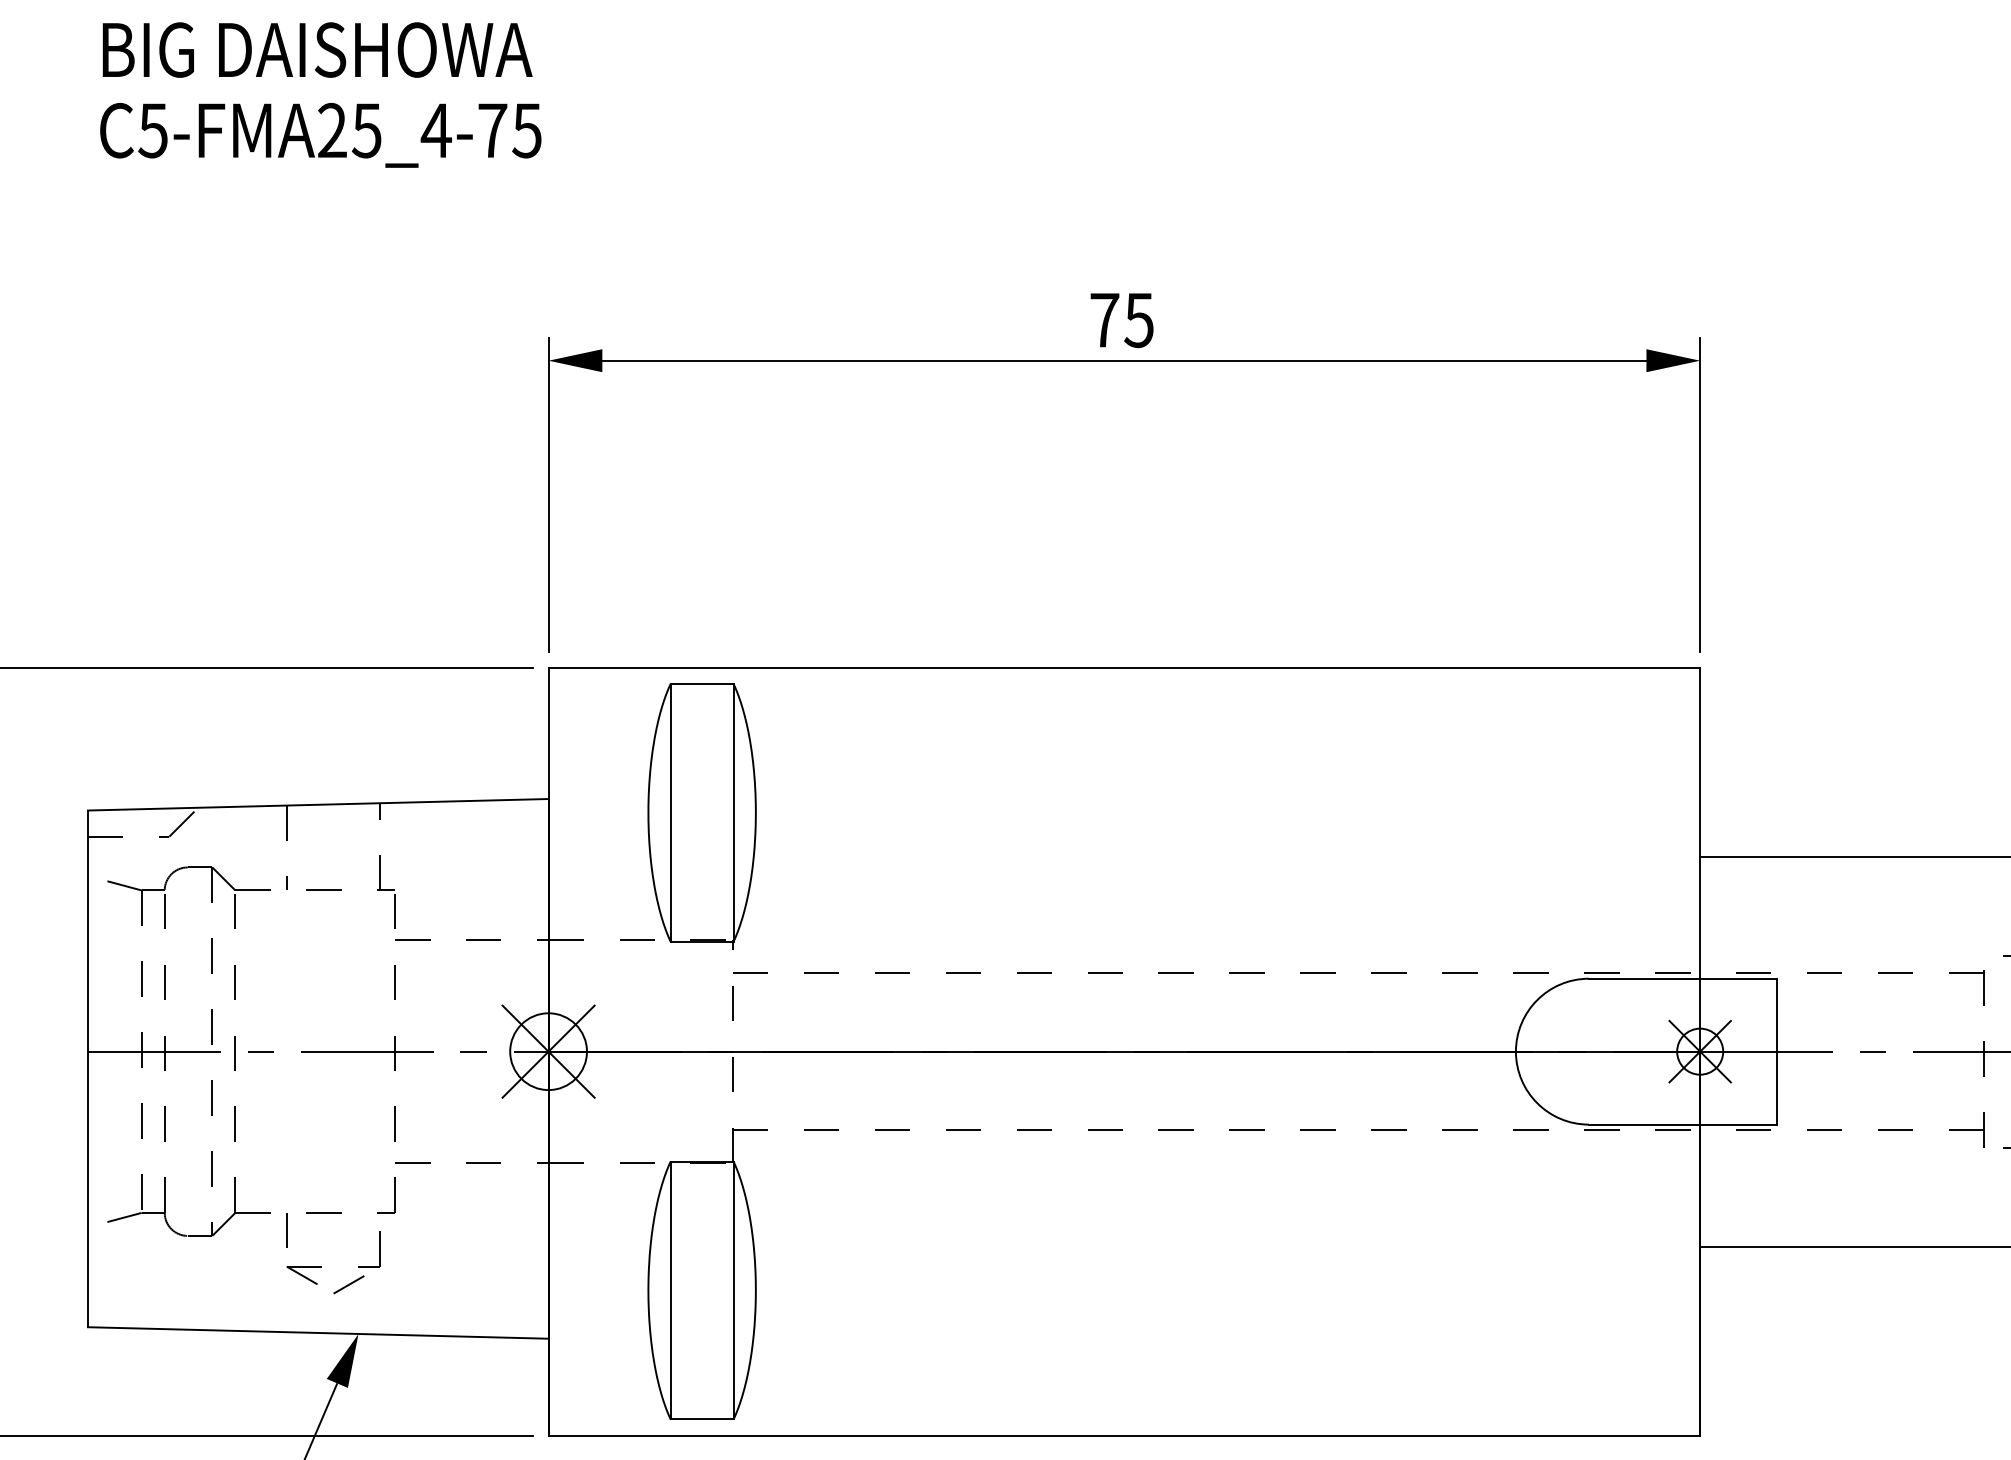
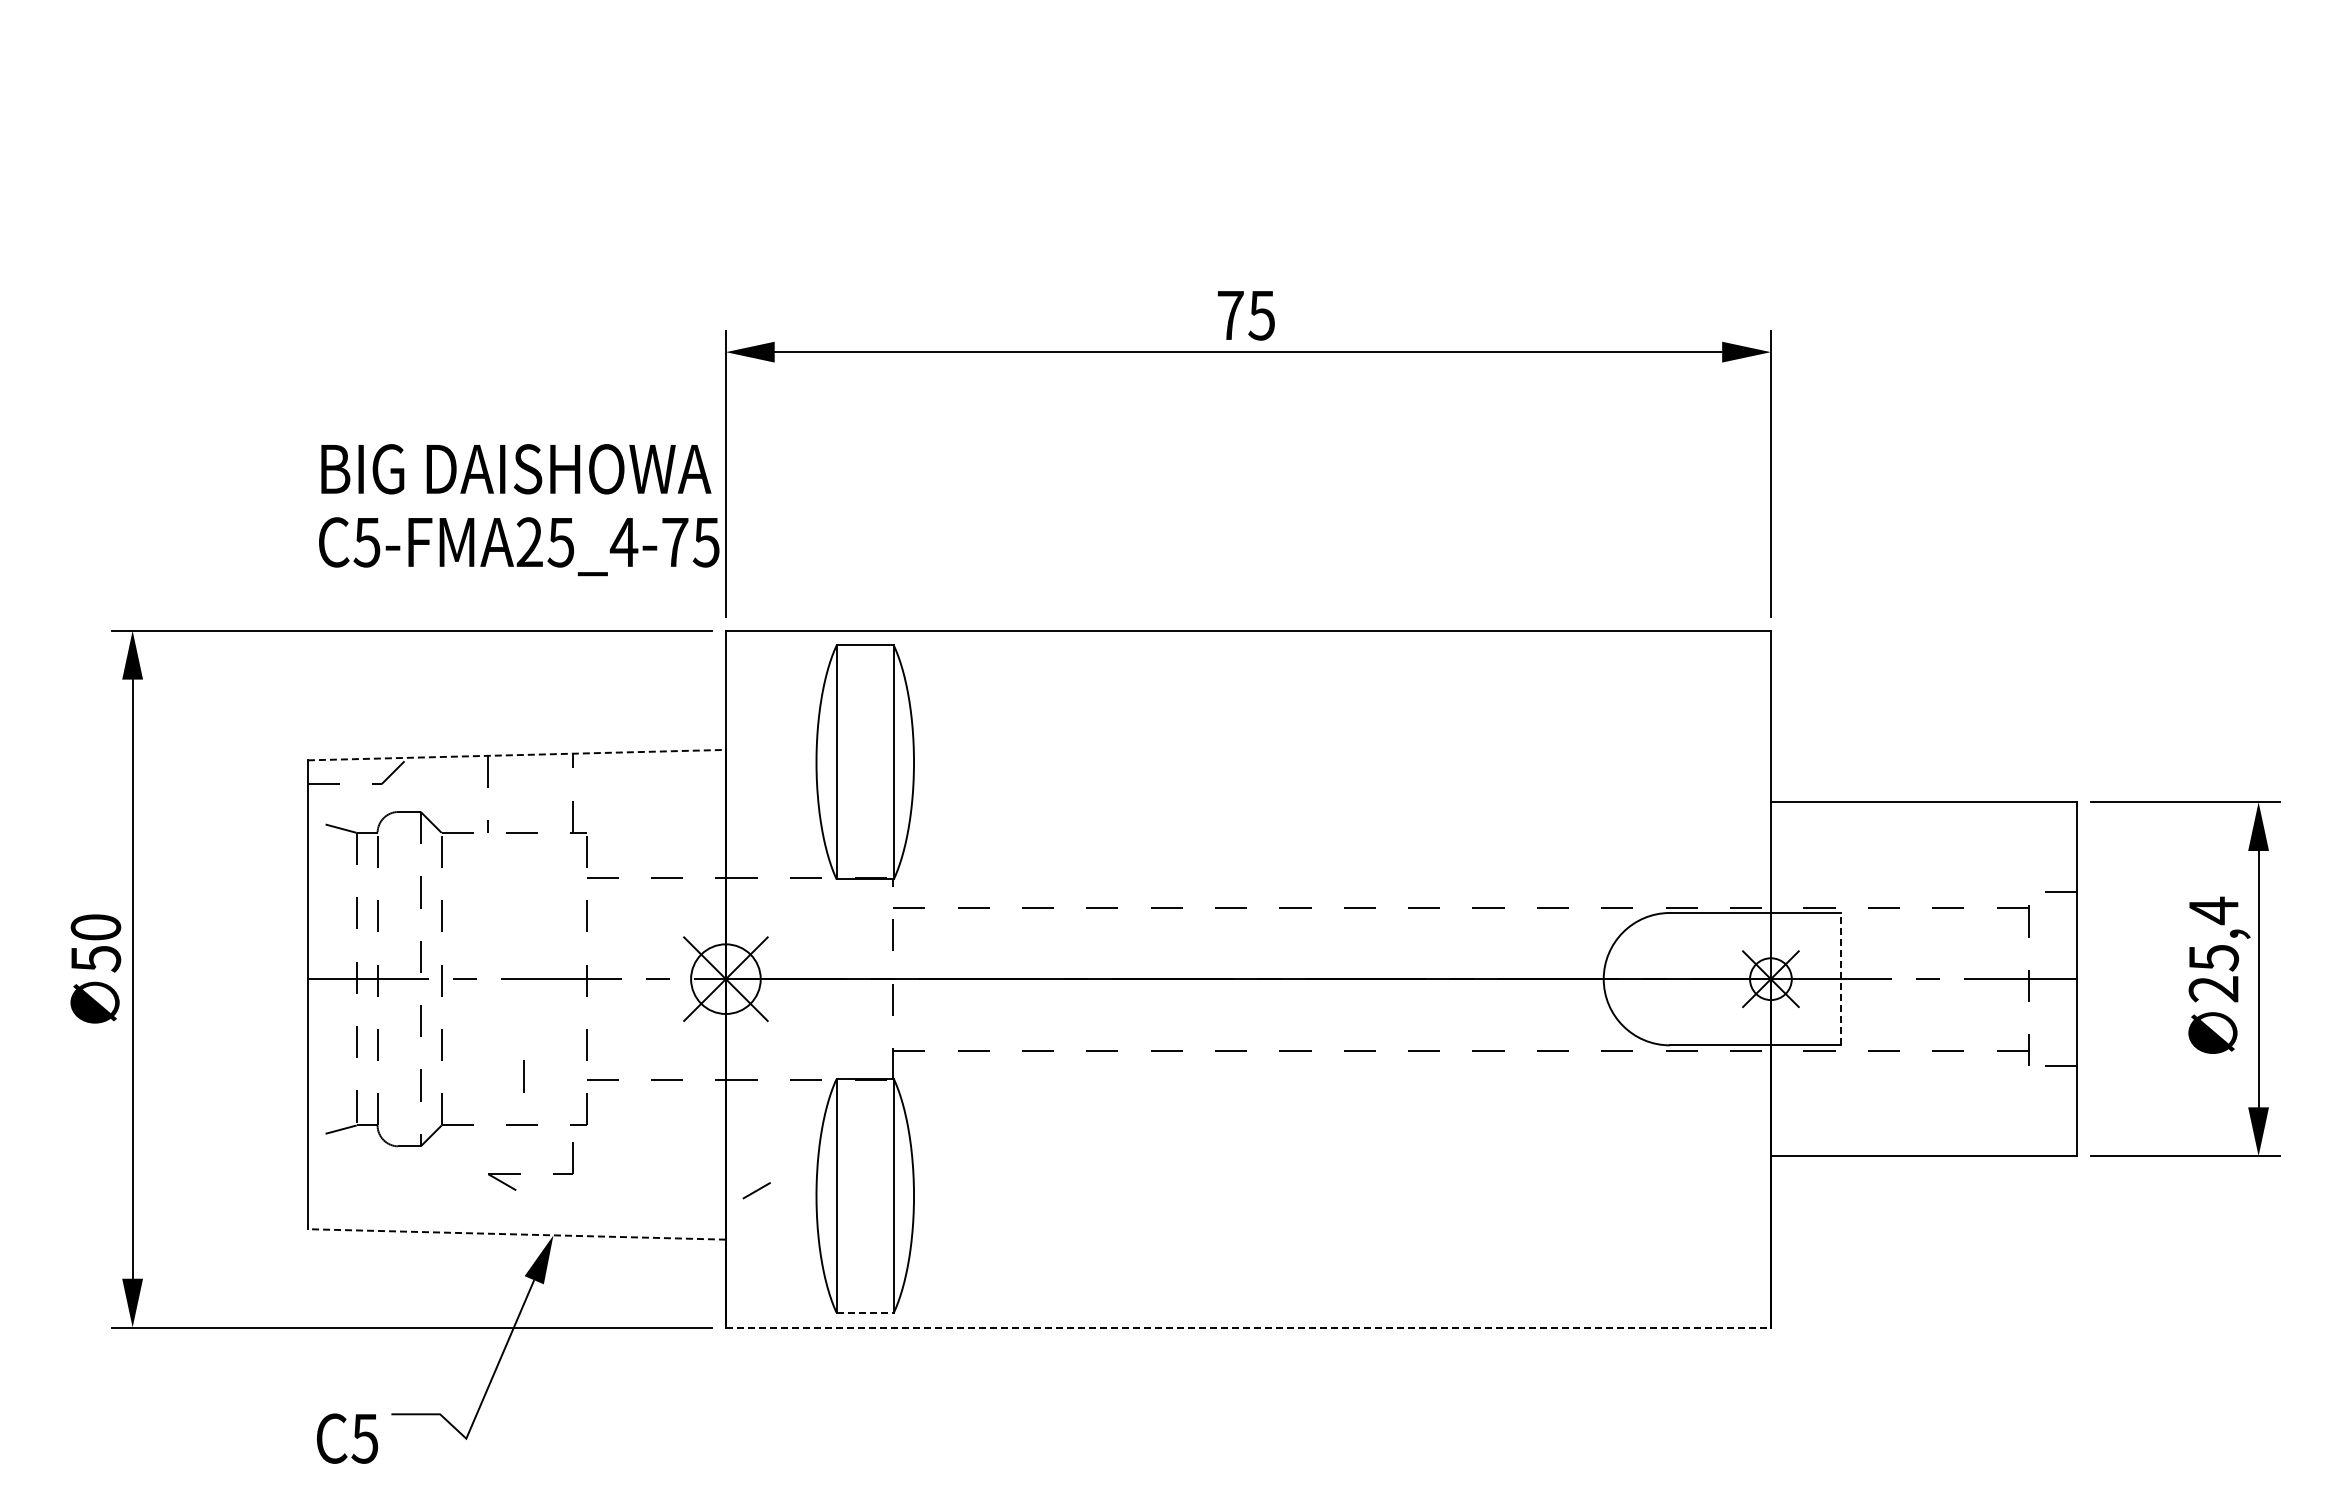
text: (321, 95) -> (519, 510), moved
line: (318, 805) -> (517, 755), solid -> dashed
line: (1776, 1050) -> (1840, 978), solid -> dashed
line: (285, 1230) -> (523, 1076), moved
line: (348, 1284) -> (756, 1190), moved
line: (317, 1333) -> (516, 1234), solid -> dashed
line: (702, 1419) -> (865, 1312), solid -> dashed
line: (1124, 1435) -> (1248, 1327), solid -> dashed

